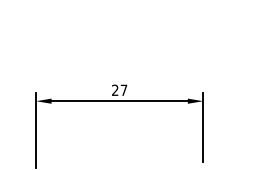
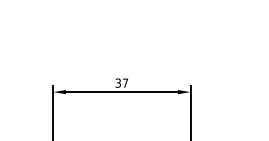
text: (114, 90) -> (117, 83), 27 -> 37

